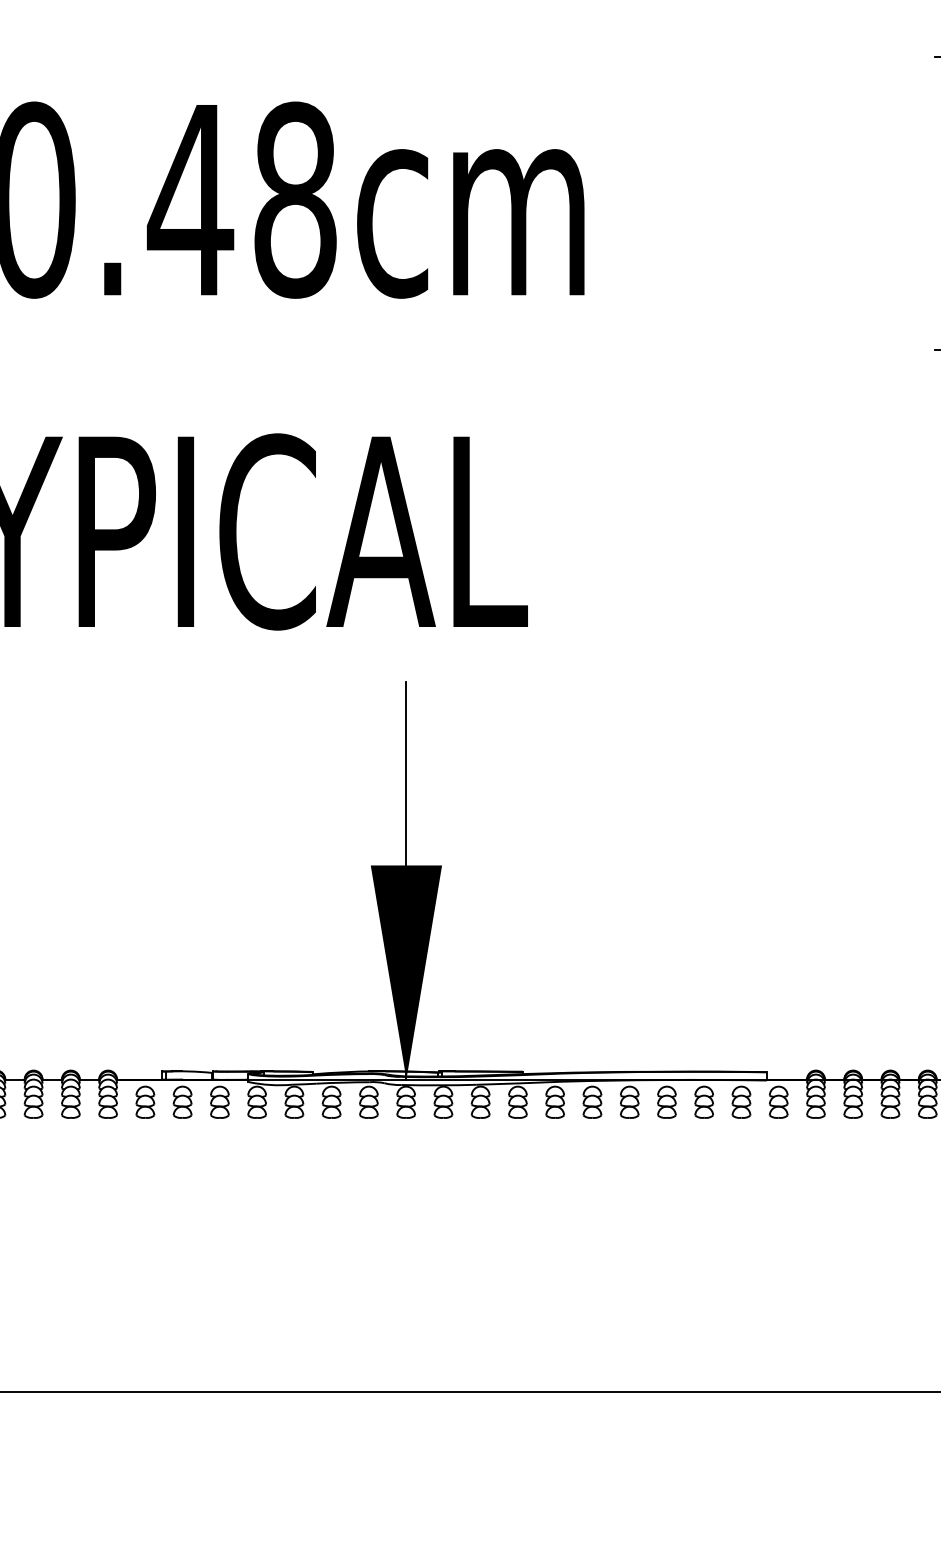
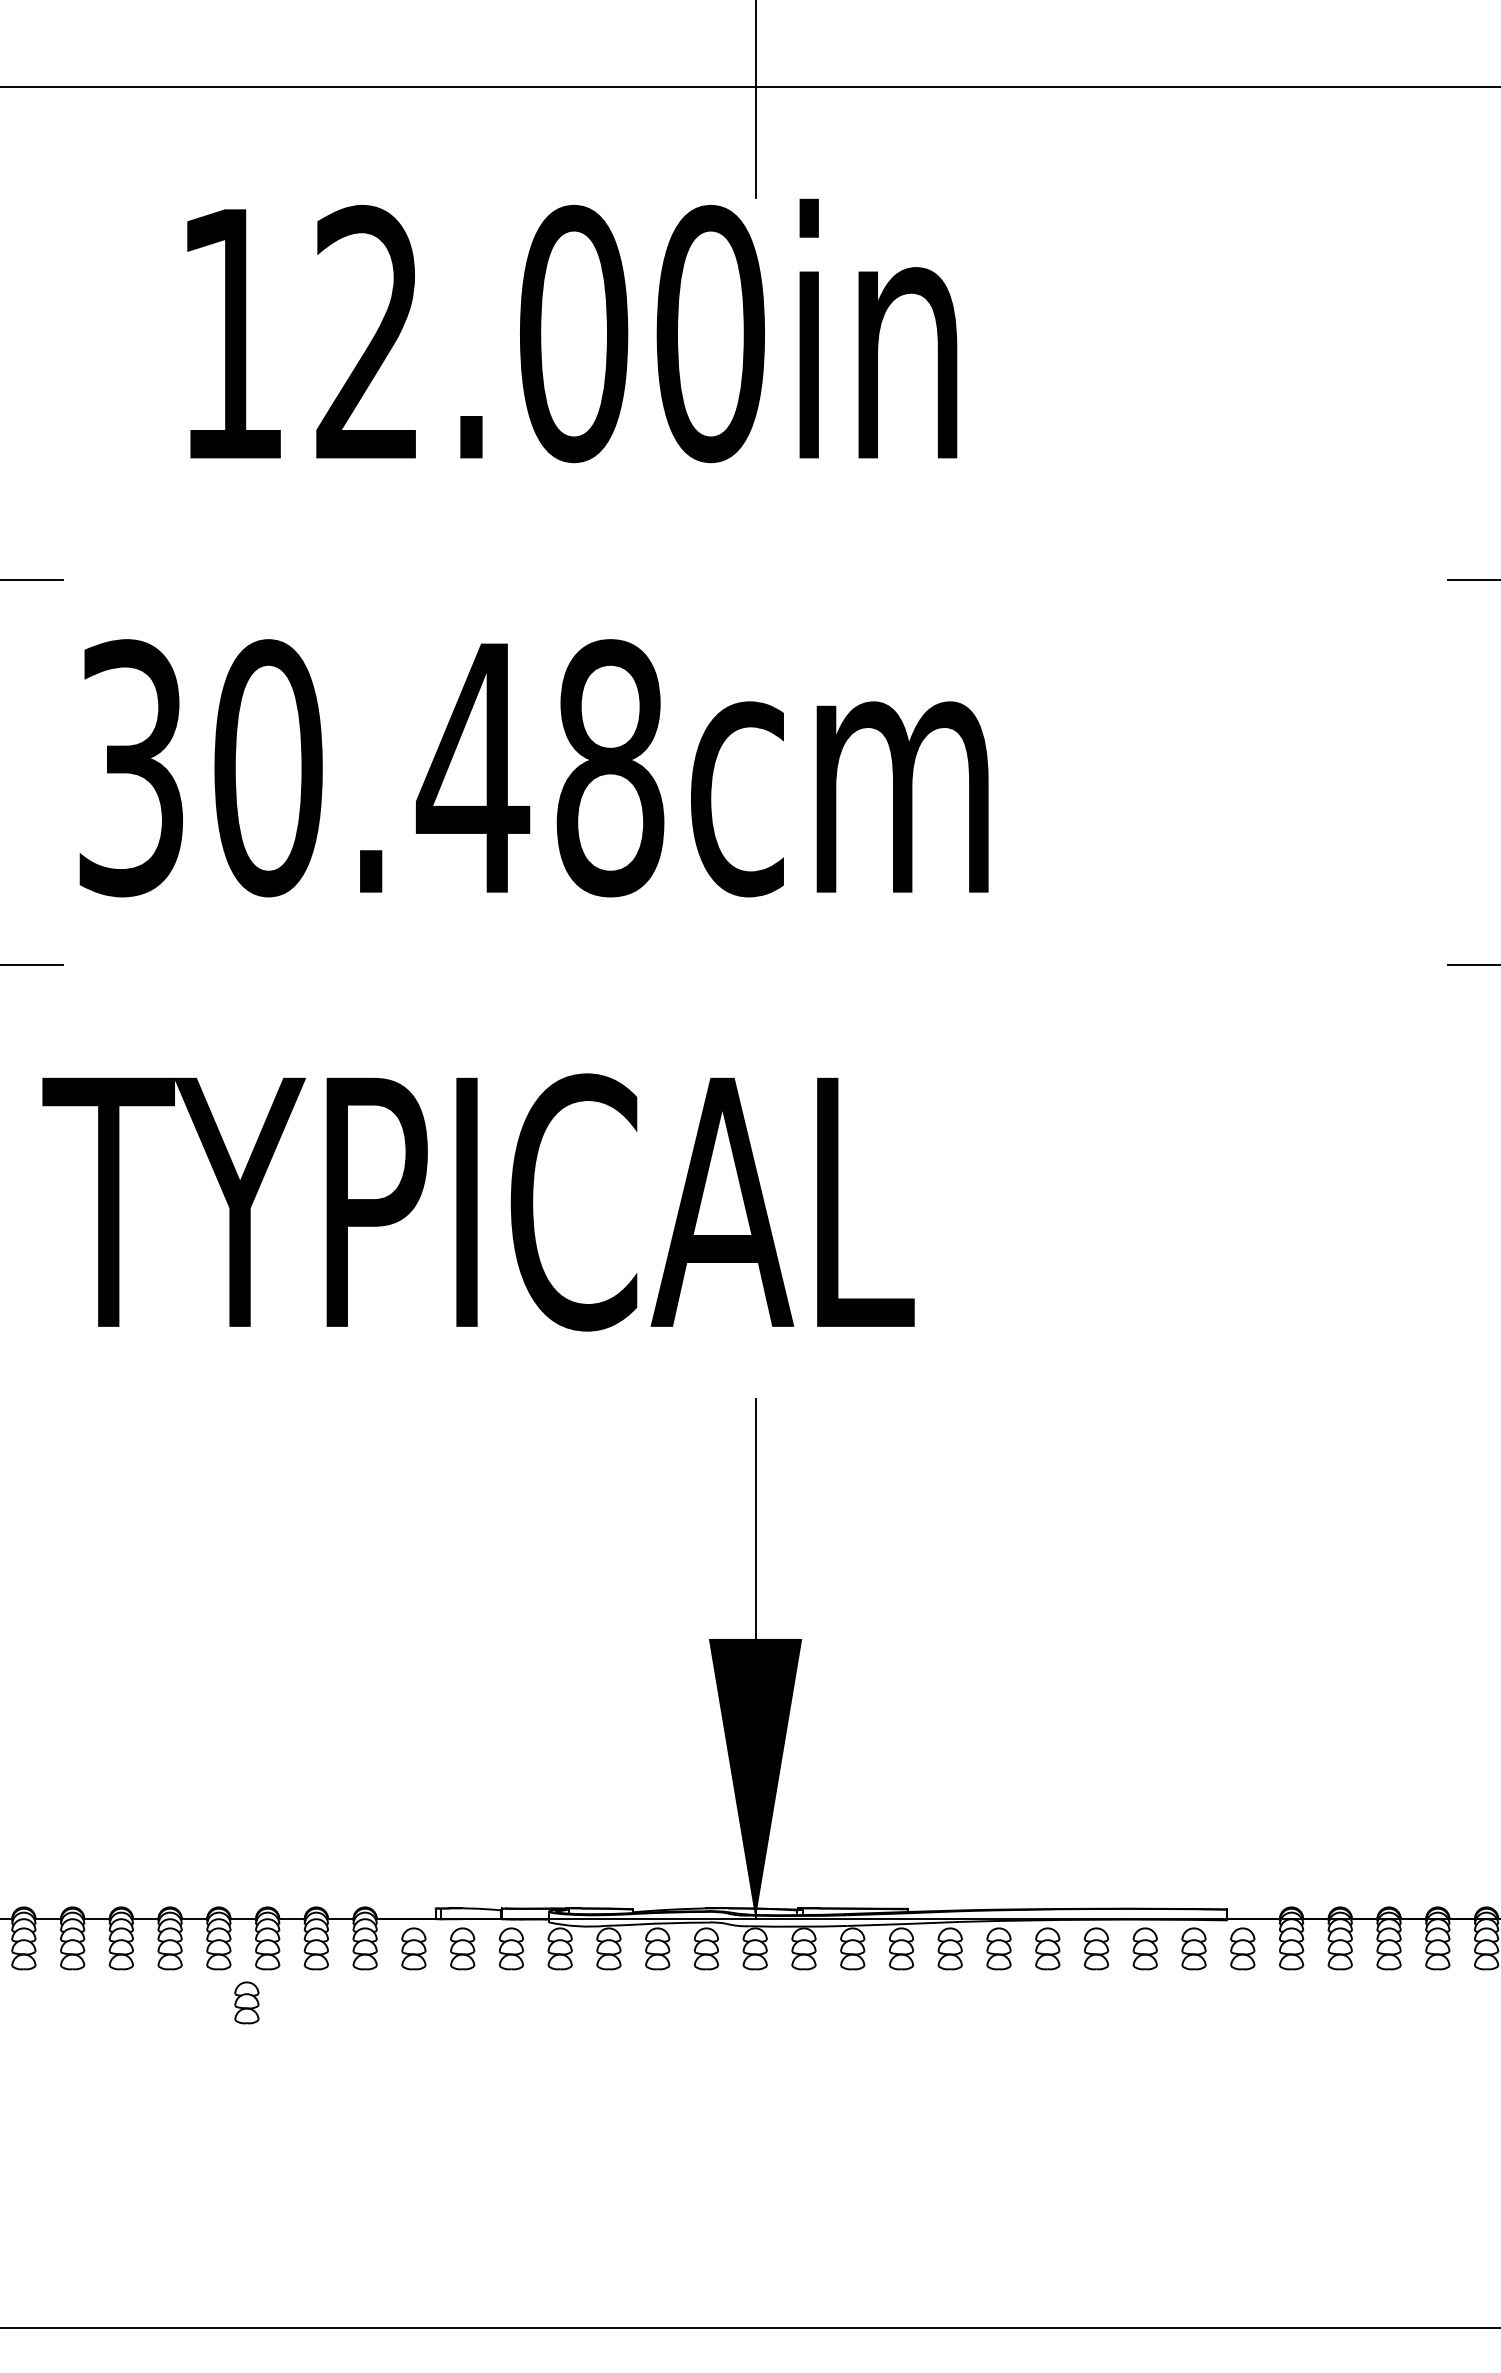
part: (17, 1143) -> (246, 2002), added

